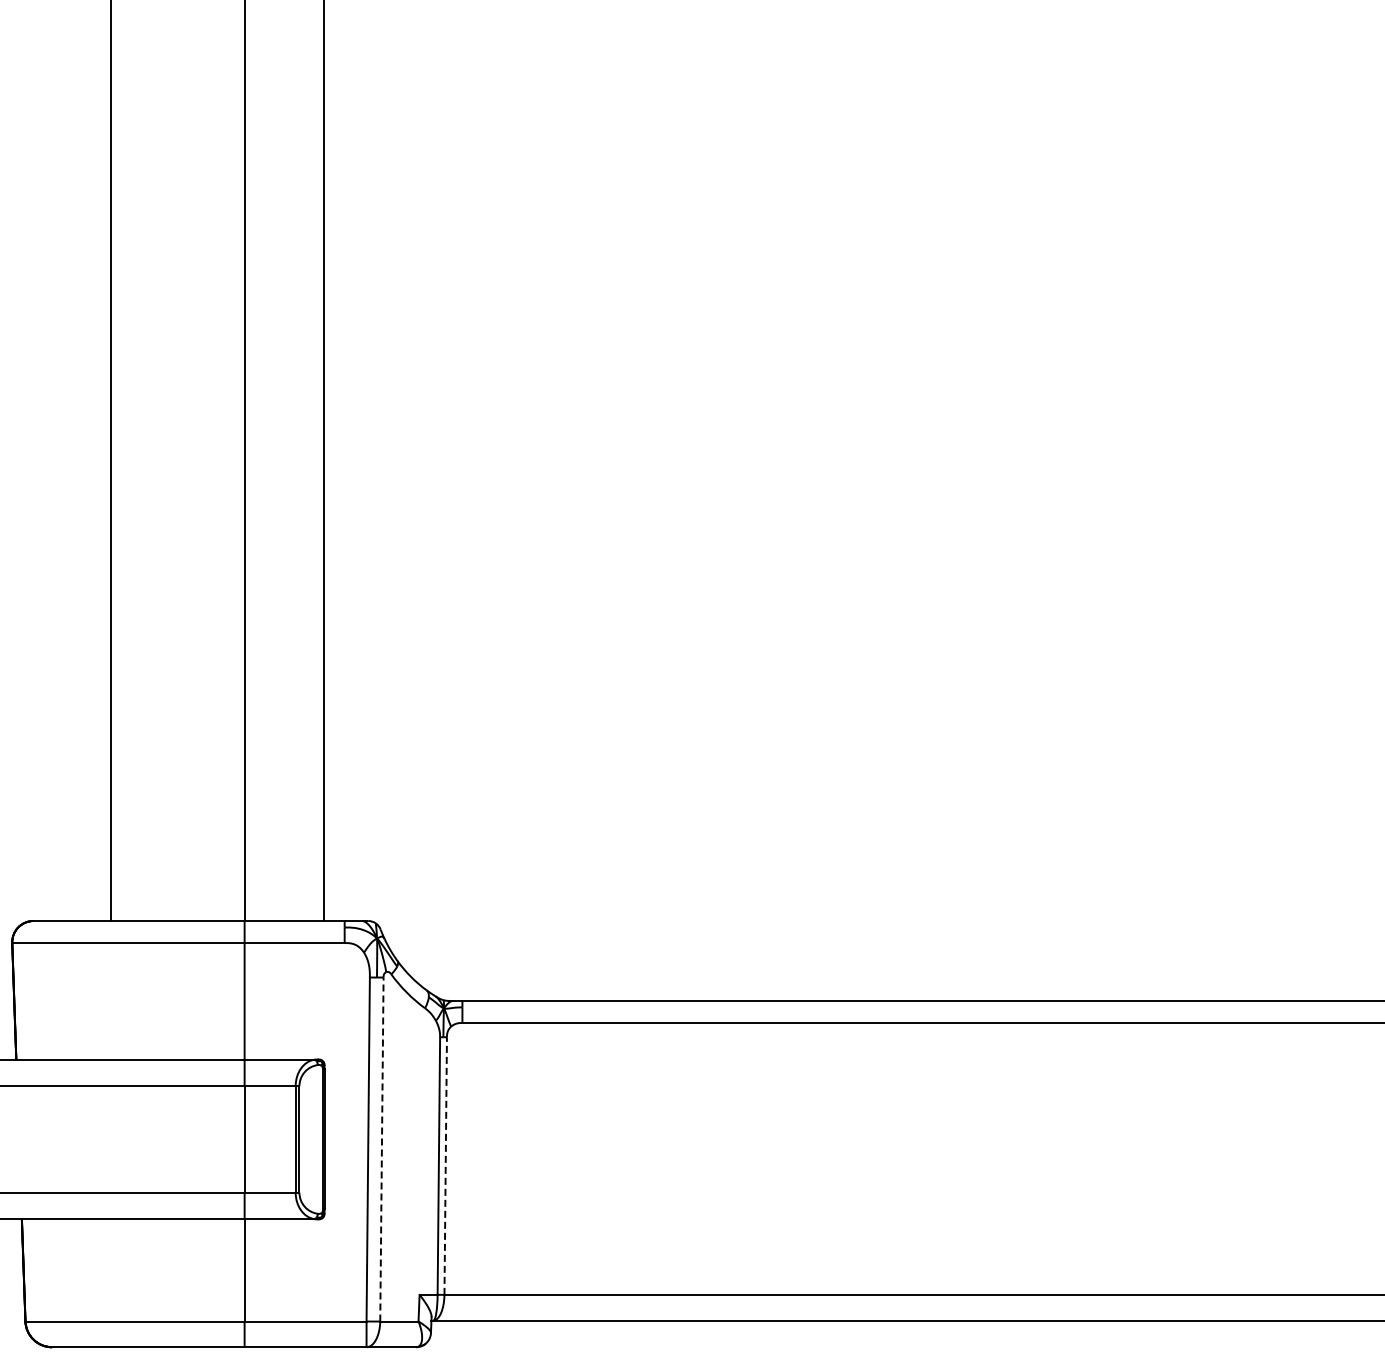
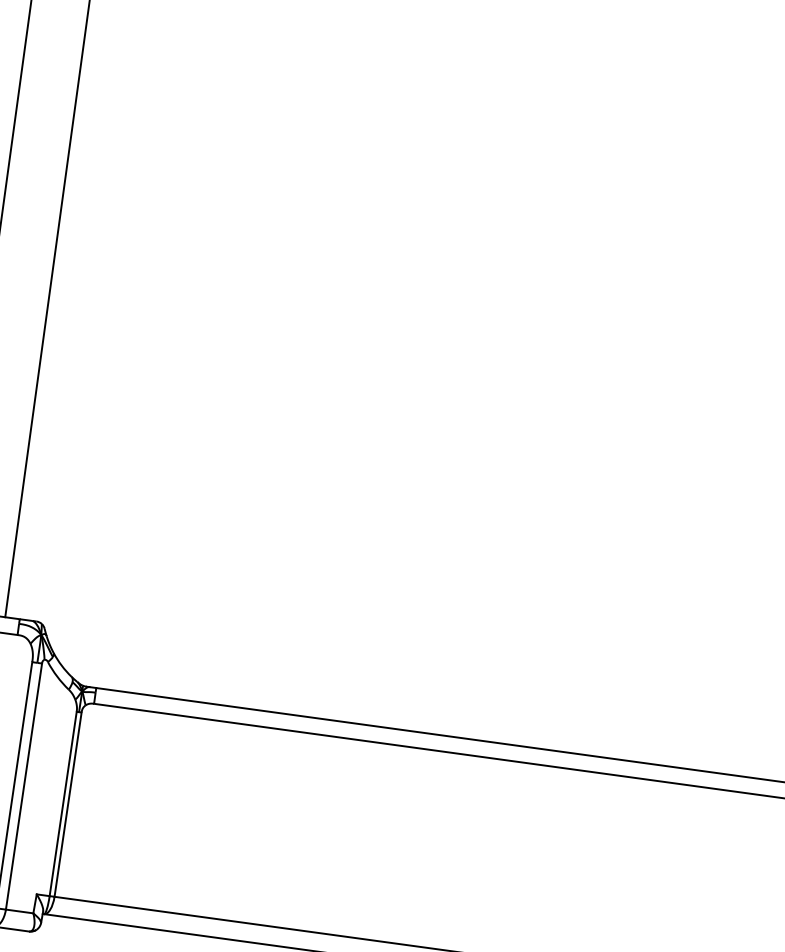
line: (381, 1149) -> (23, 786), dashed -> solid
line: (445, 1166) -> (67, 804), dashed -> solid

